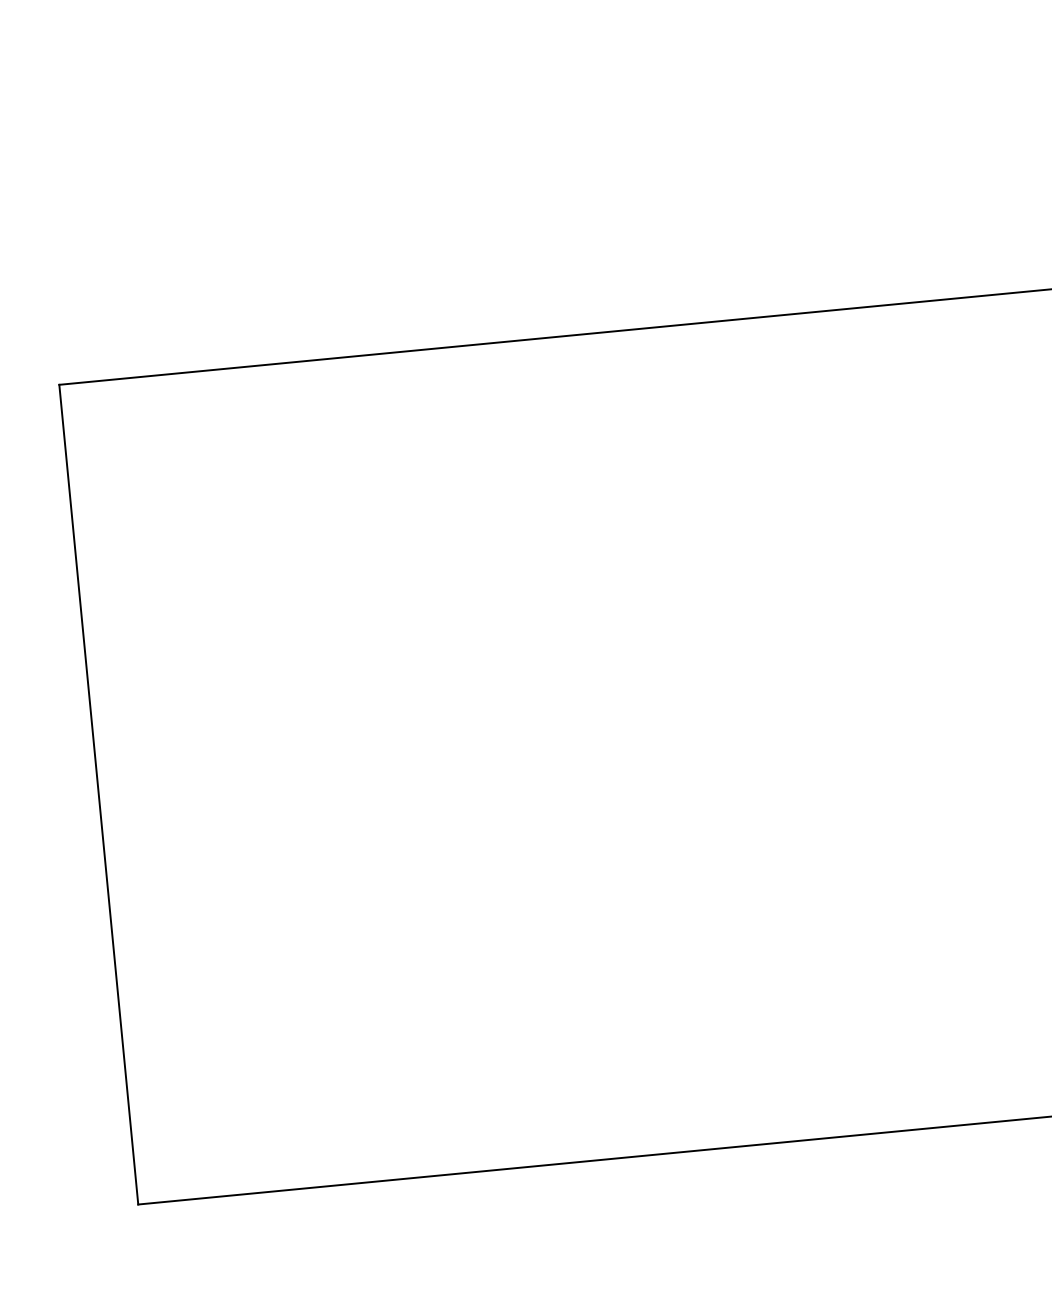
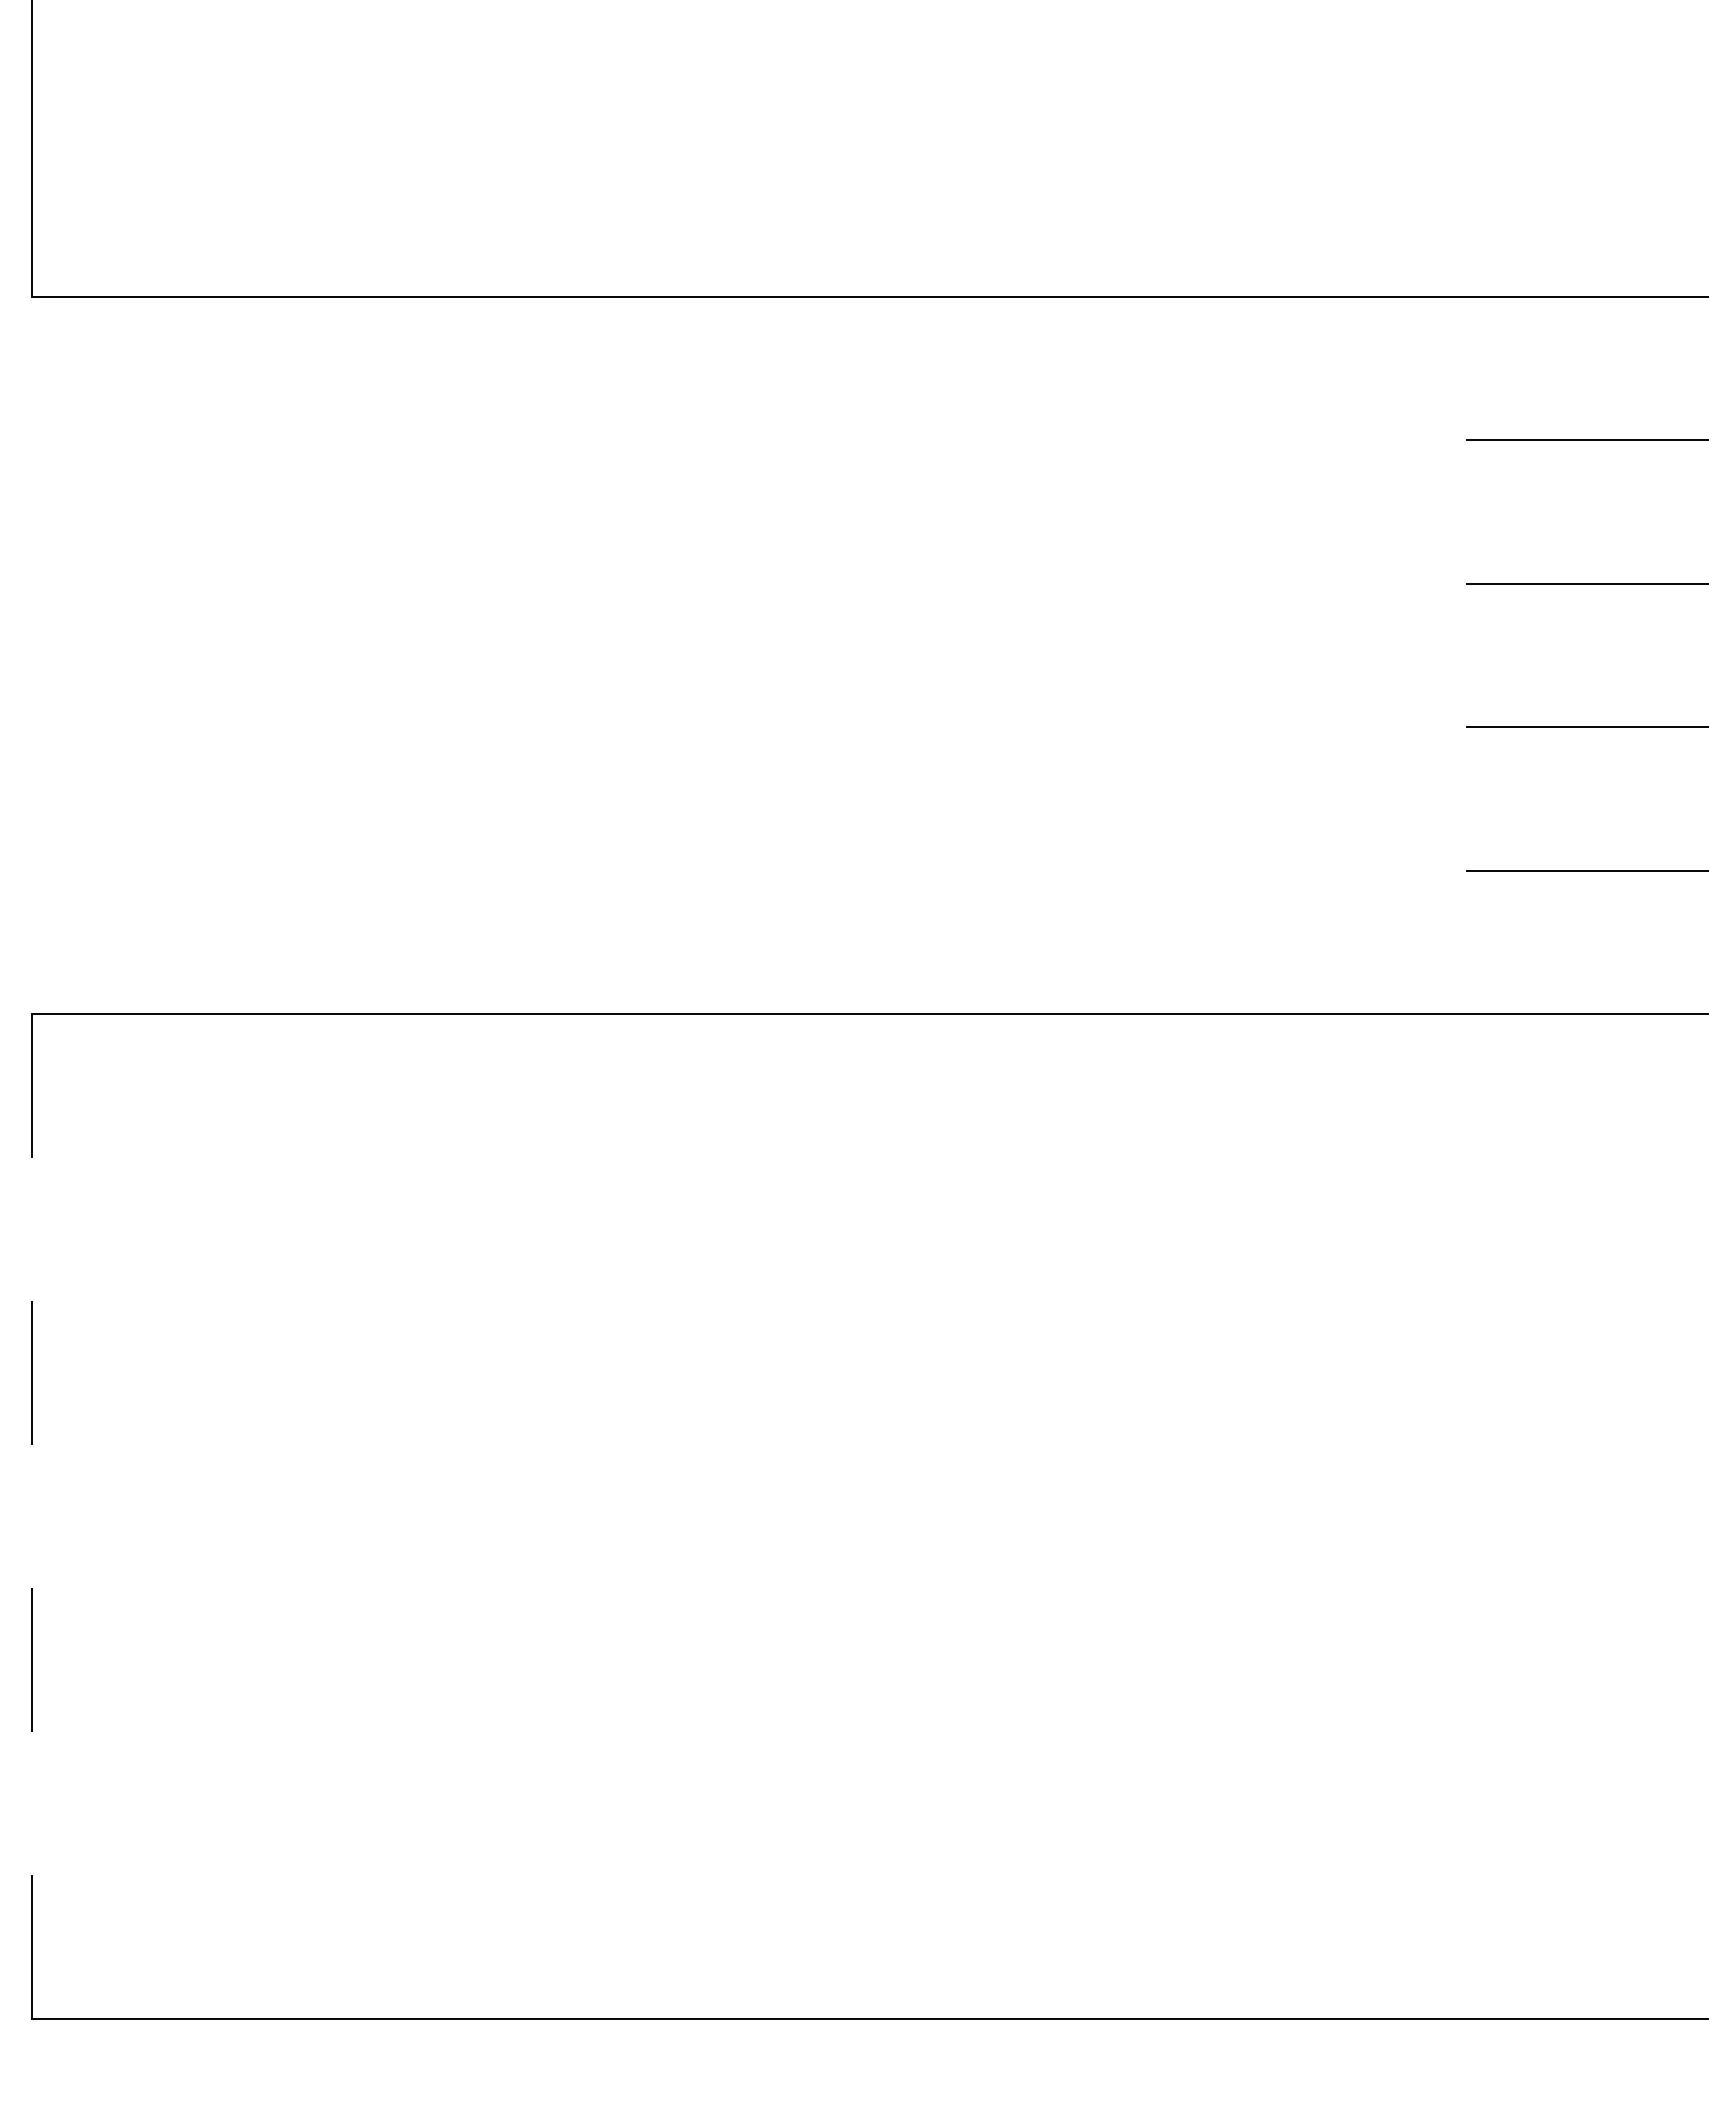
line: (98, 794) -> (31, 1515), solid -> dashed

